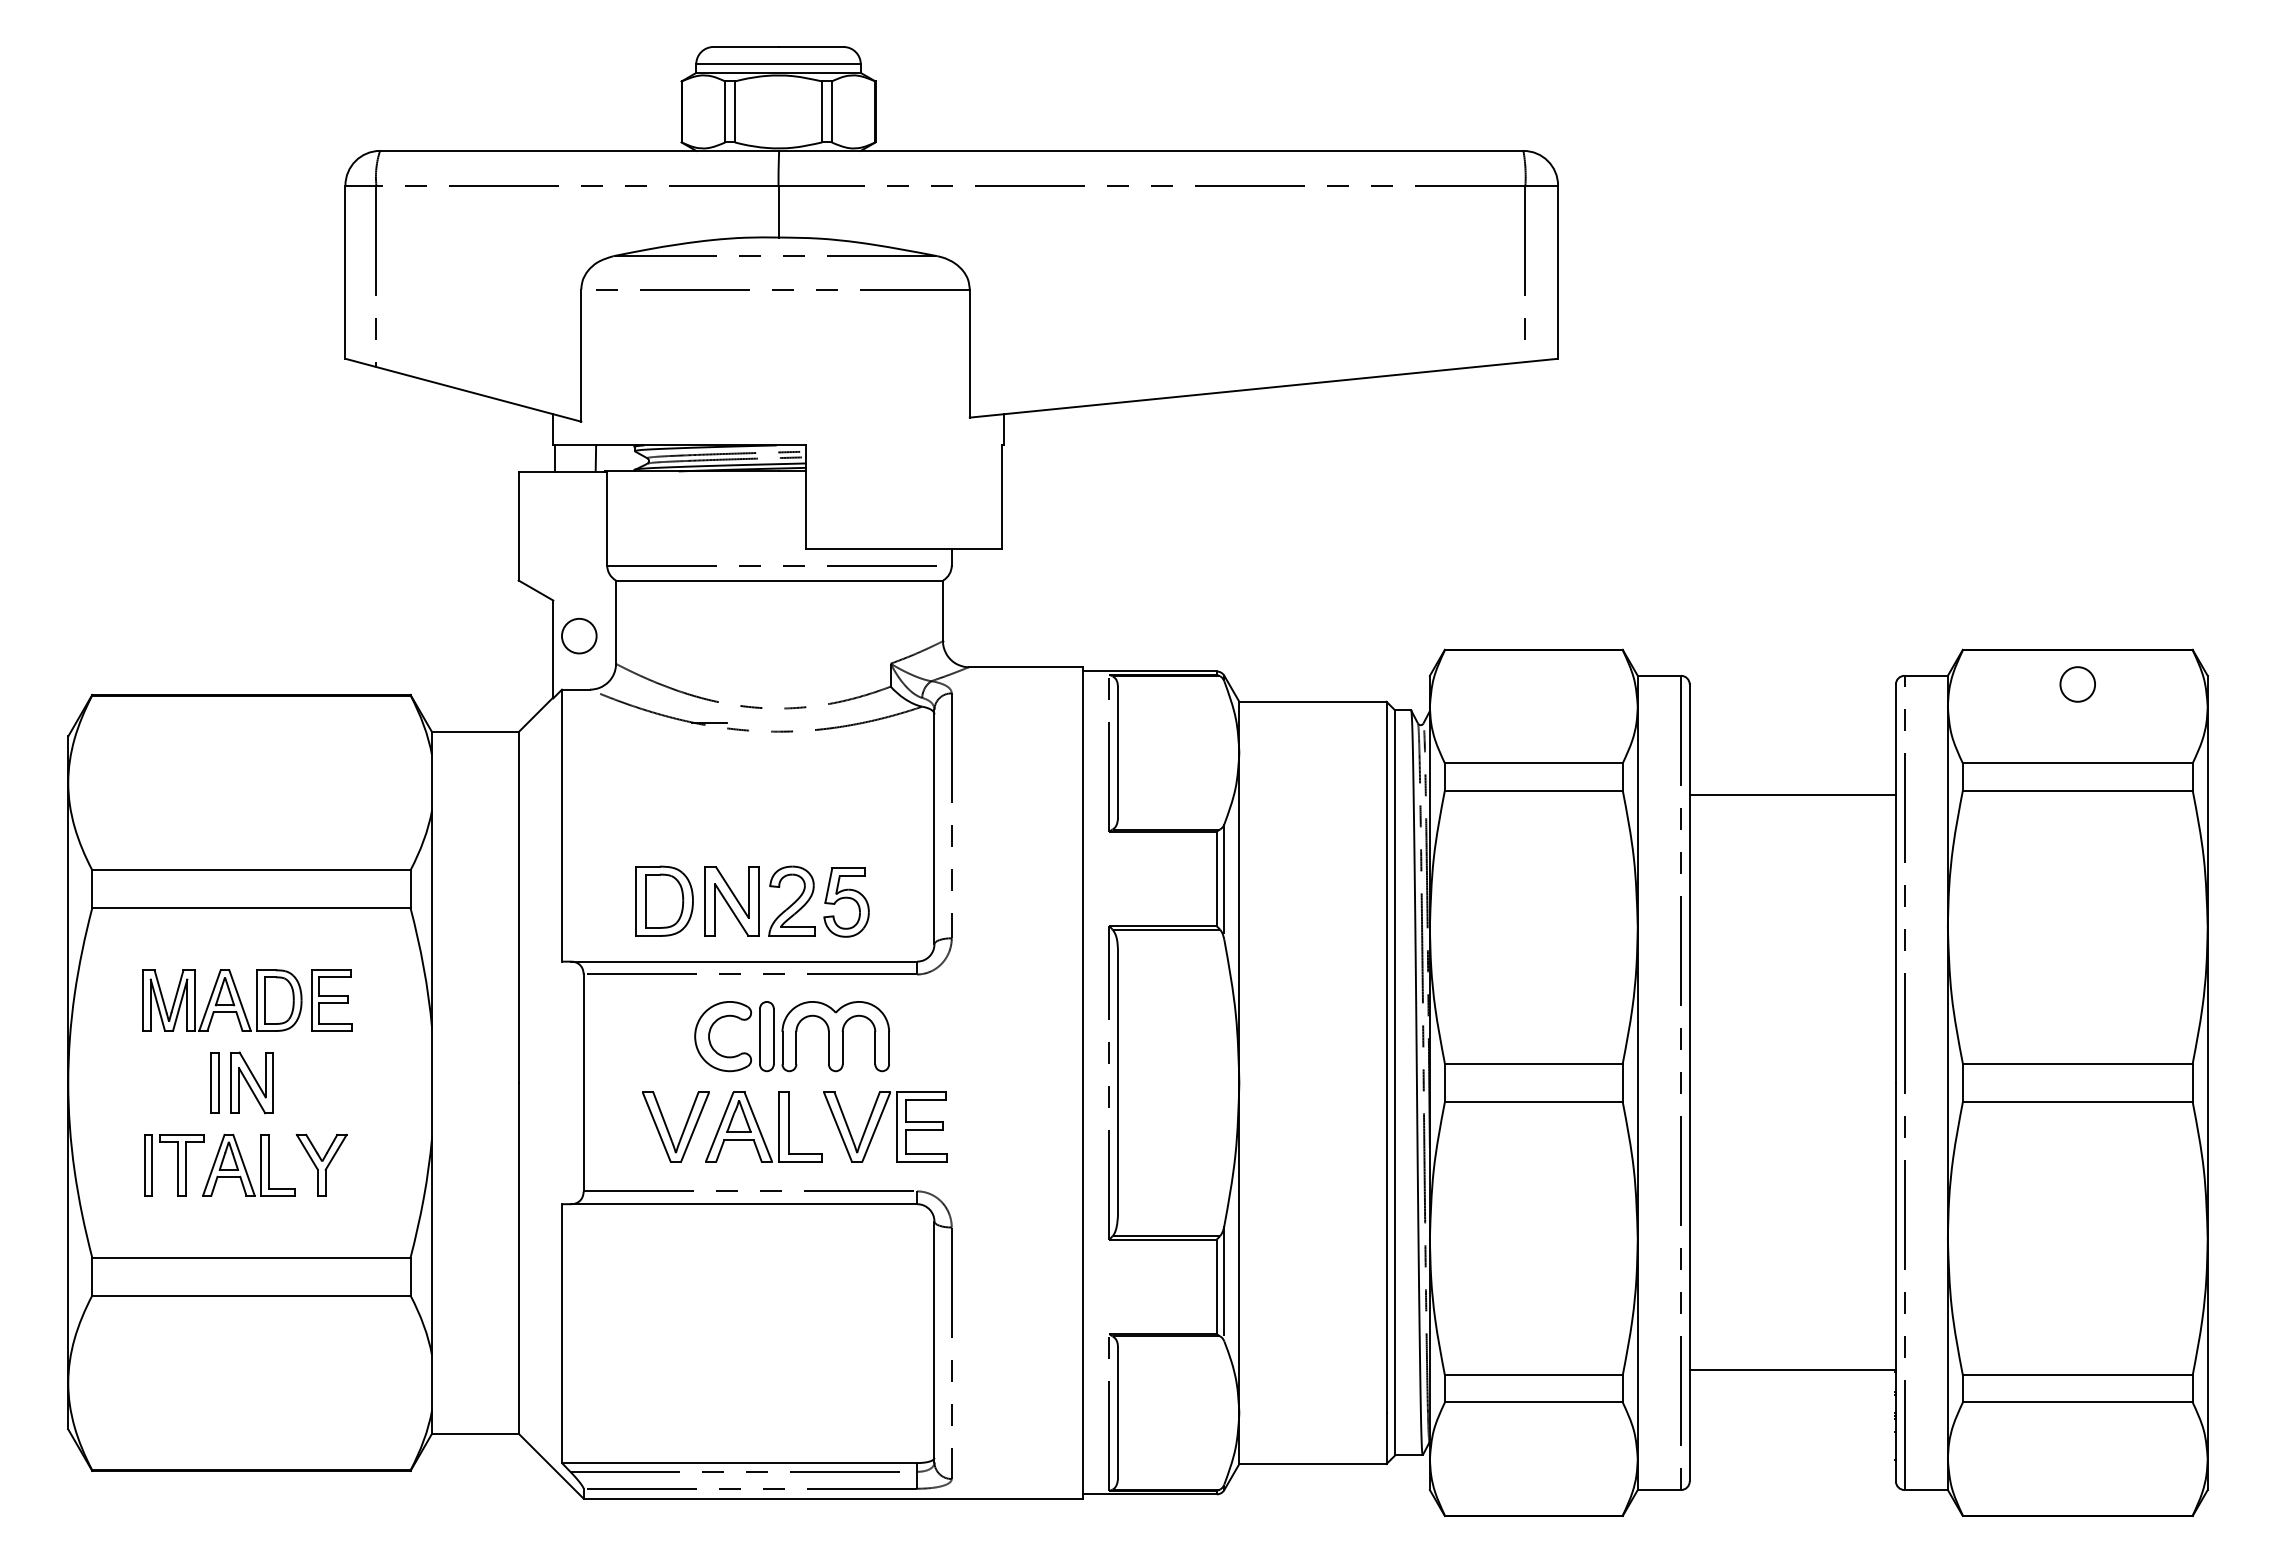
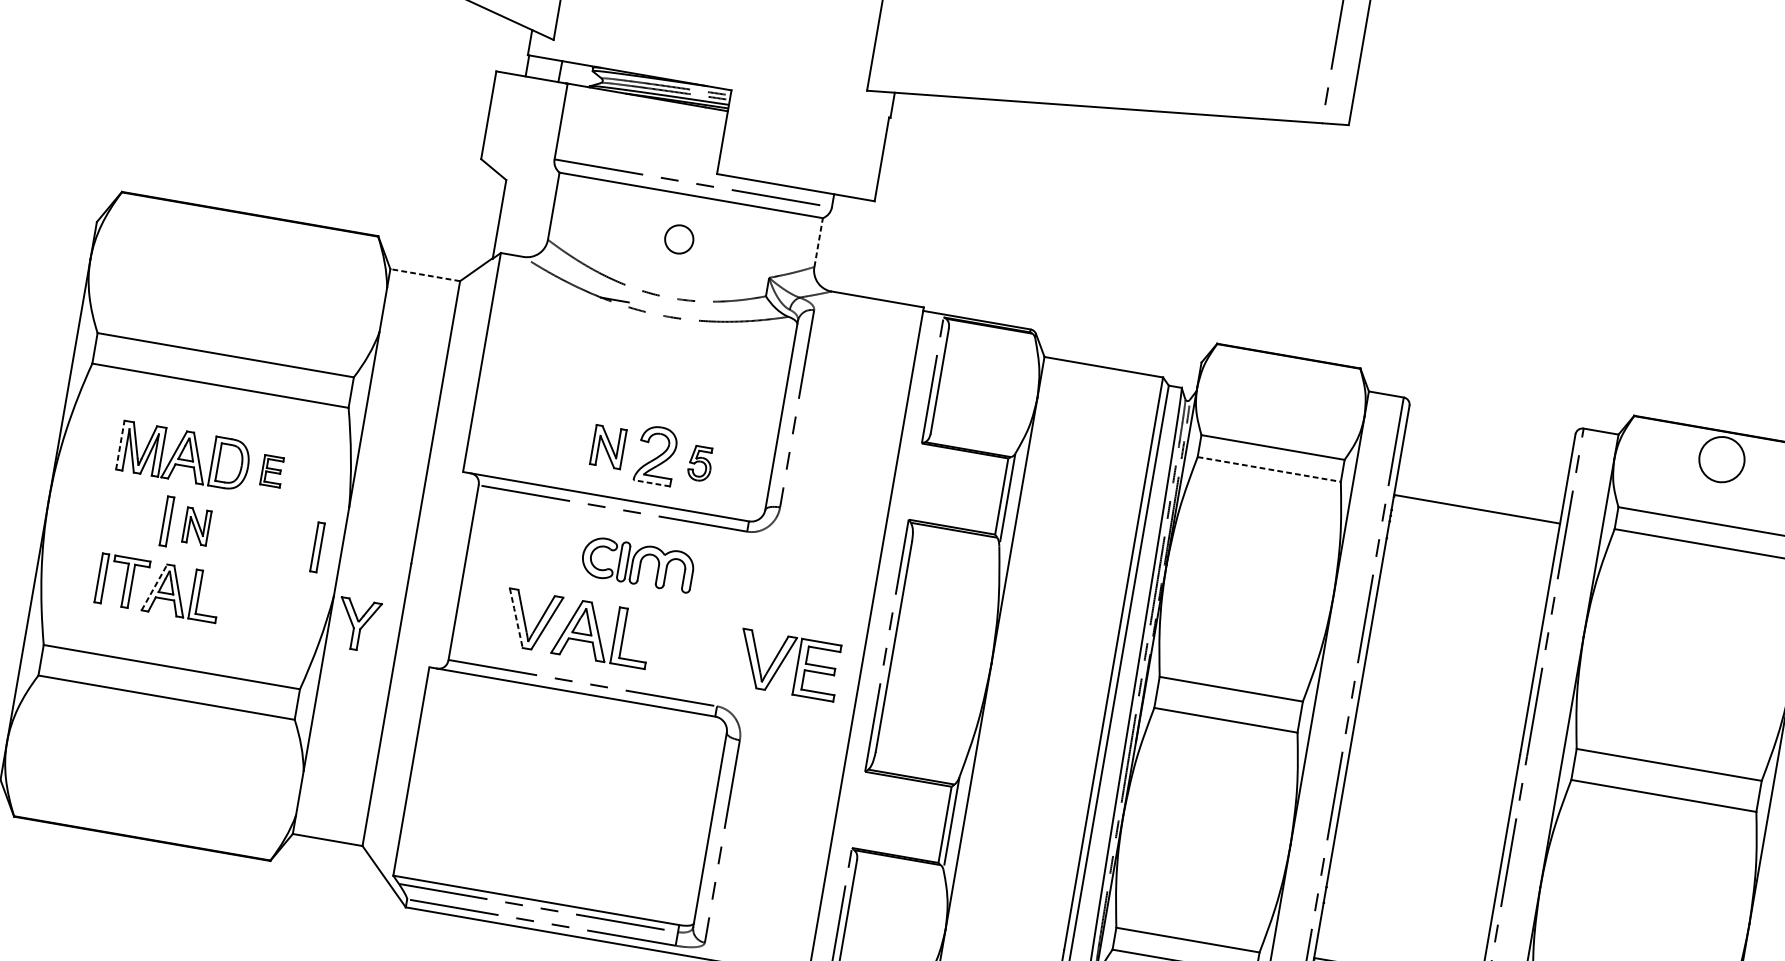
line: (943, 610) -> (819, 242), solid -> dashed
circle: (579, 635) -> (679, 238), moved
circle: (2077, 684) -> (1721, 459), size x1.6
line: (474, 732) -> (424, 275), solid -> dashed
line: (1533, 790) -> (1269, 469), solid -> dashed
part: (664, 900) -> (554, 437), removed
part: (731, 901) -> (607, 447), size x0.7
part: (846, 902) -> (700, 463), size x0.6
line: (792, 935) -> (652, 482), solid -> dashed
line: (143, 1000) -> (120, 445), solid -> dashed
part: (331, 1000) -> (272, 471), size x0.6
part: (791, 1036) -> (637, 564), size x0.7
part: (251, 1082) -> (196, 526), size x0.7
part: (401, 1082) -> (317, 546), added
part: (879, 1122) -> (784, 660), moved
line: (656, 1126) -> (516, 617), solid -> dashed
line: (214, 1164) -> (155, 586), solid -> dashed
part: (321, 1164) -> (357, 624), moved

